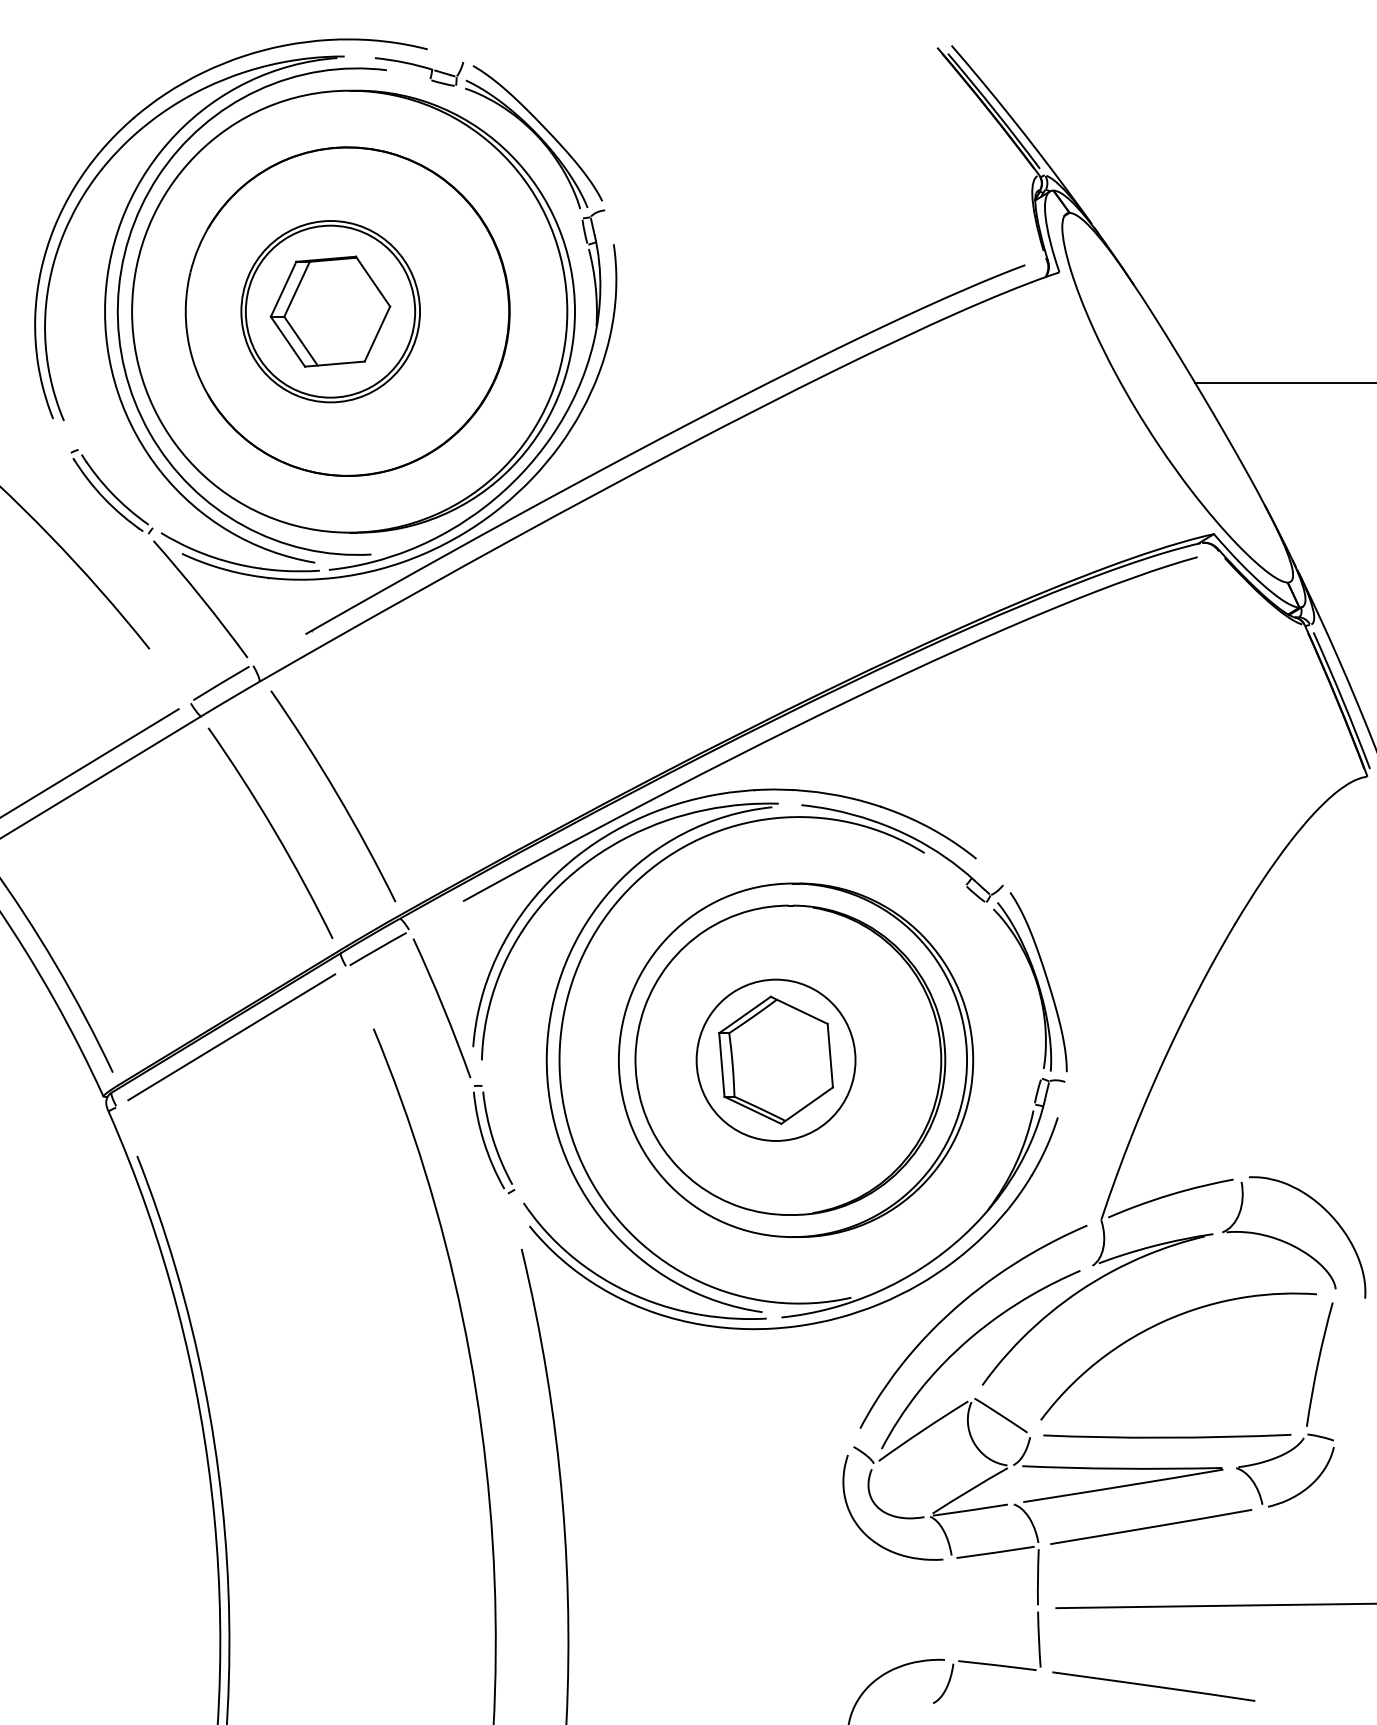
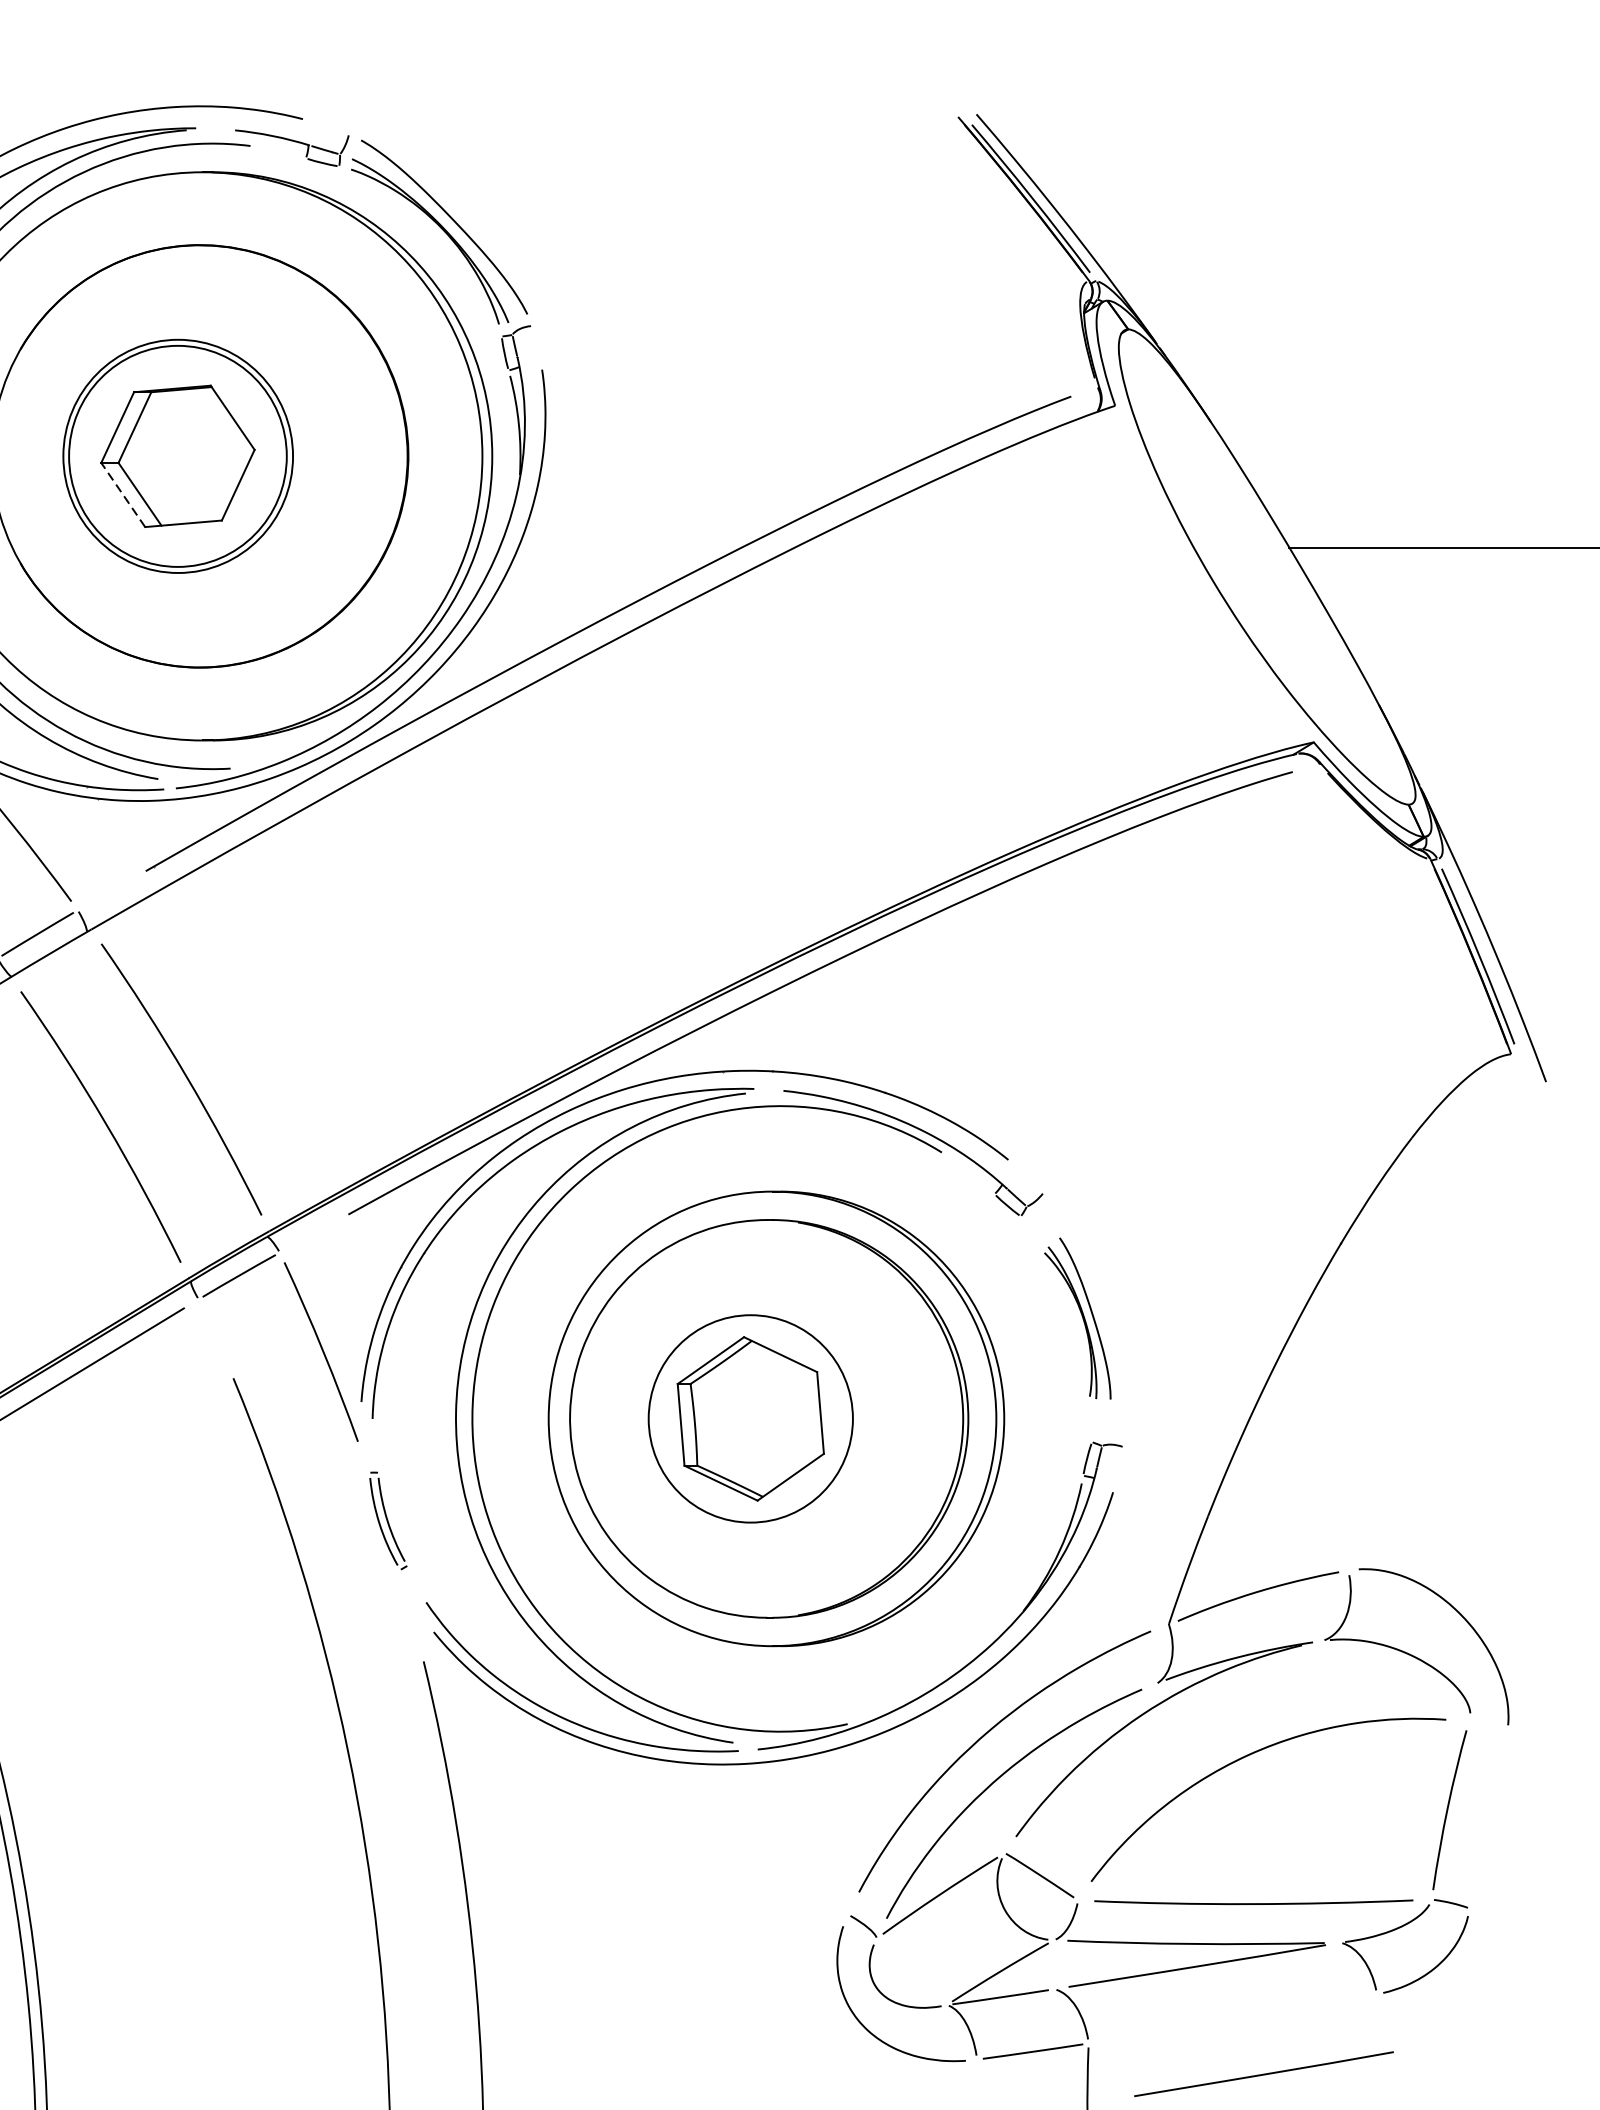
line: (287, 341) -> (122, 494), solid -> dashed
part: (1030, 982) -> (1077, 1318), size x0.7
part: (494, 1139) -> (388, 1520), size x0.7
line: (1151, 1526) -> (1264, 2073), moved

